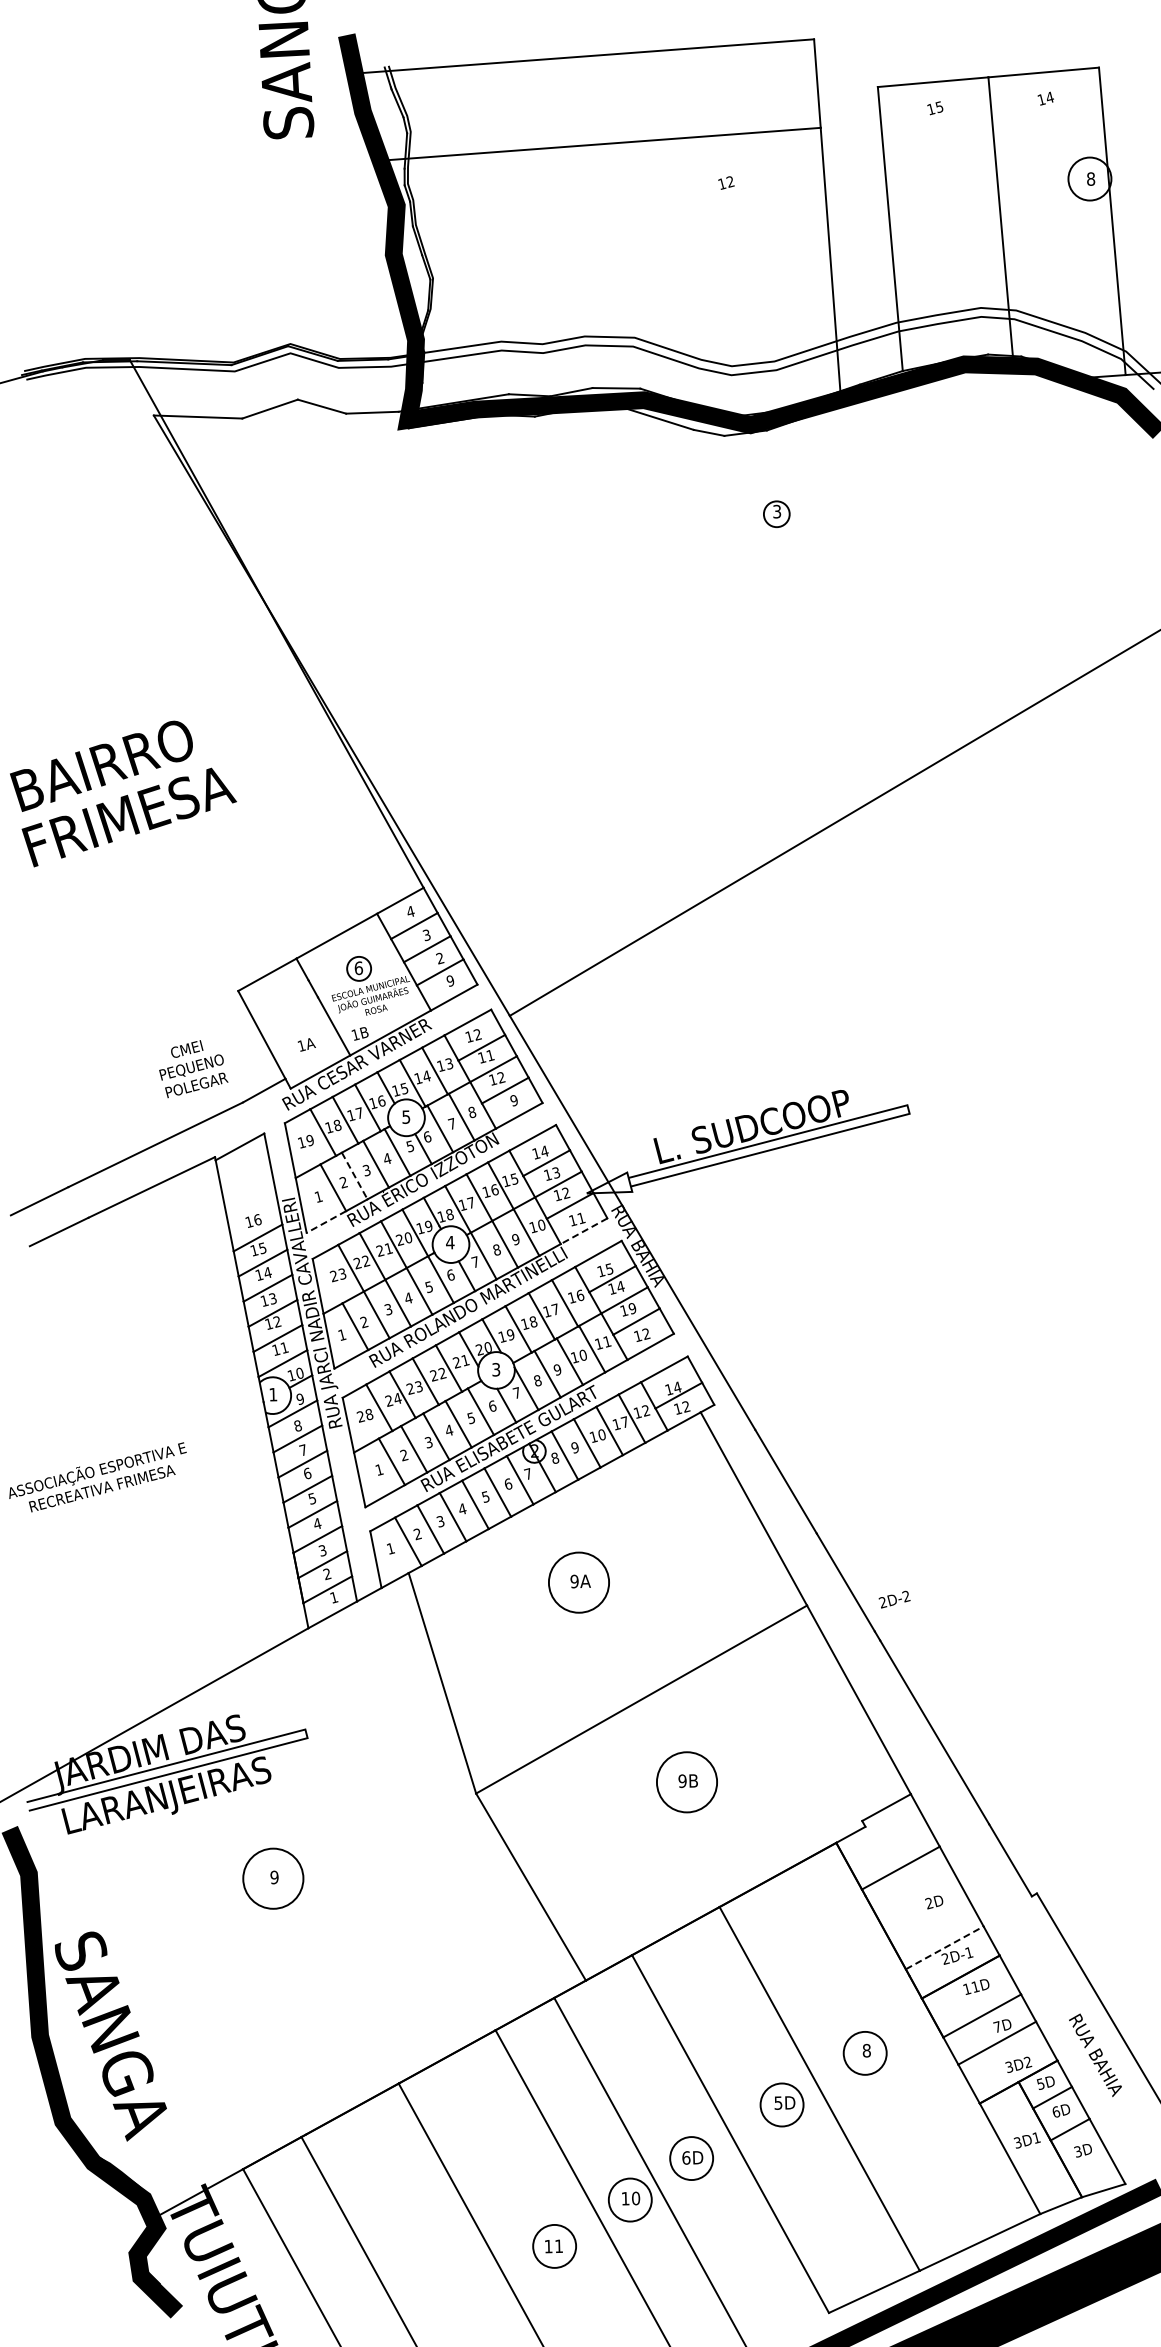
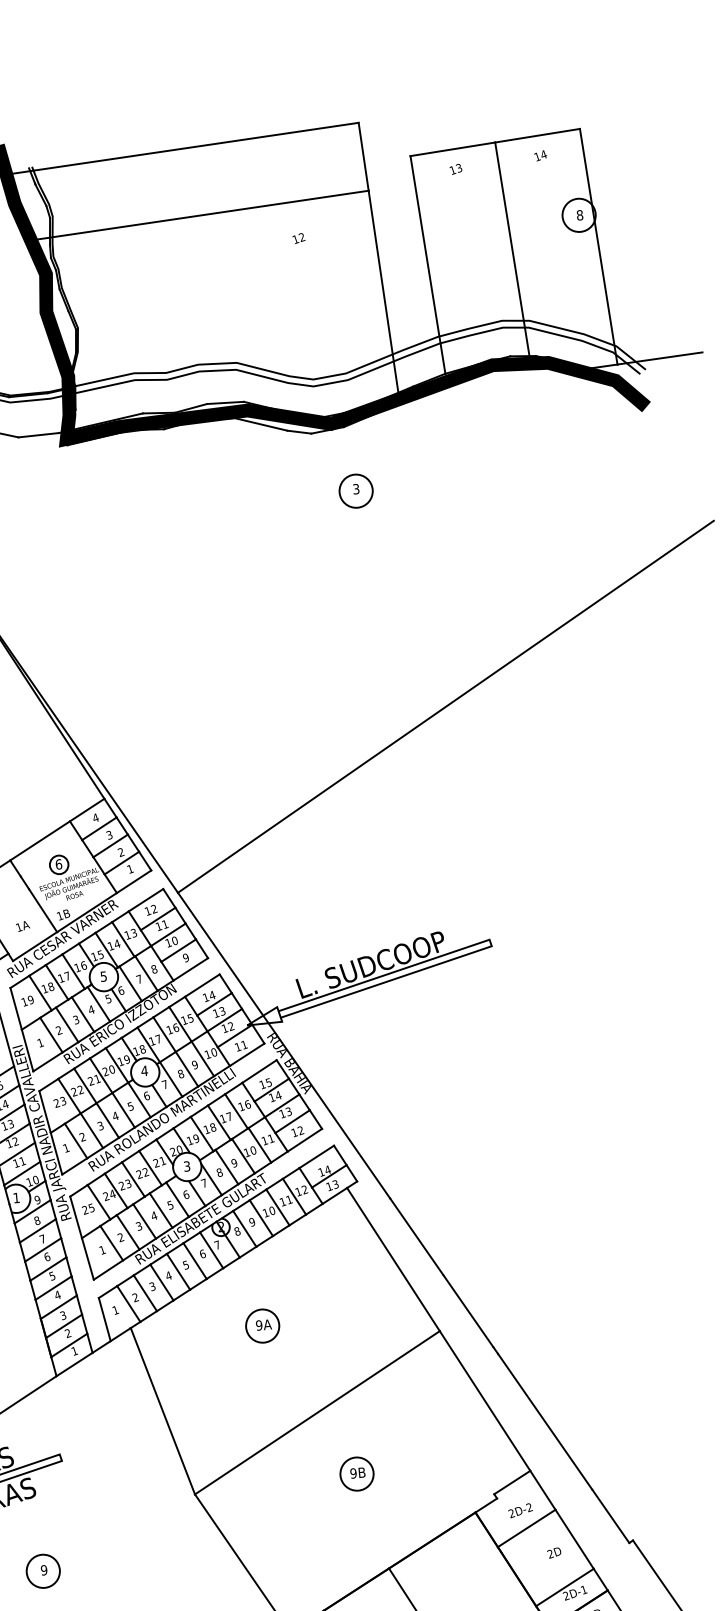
text: (939, 106) -> (459, 167), 15 -> 13
circle: (776, 513) -> (355, 490), size x1.67
text: (450, 980) -> (130, 868), 9 -> 1
text: (501, 1077) -> (174, 940), 12 -> 10
line: (354, 1176) -> (67, 1025), dashed -> solid
line: (326, 1222) -> (48, 1062), dashed -> solid
line: (584, 1231) -> (247, 1054), dashed -> solid
text: (632, 1308) -> (288, 1111), 19 -> 13
text: (686, 1406) -> (335, 1184), 12 -> 13
text: (369, 1414) -> (91, 1207), 28 -> 25
text: (624, 1422) -> (288, 1200), 17 -> 11
circle: (578, 1582) -> (262, 1325), size x0.71
text: (894, 1599) -> (520, 1510), moved
circle: (686, 1781) -> (356, 1473), size x0.71
circle: (272, 1878) -> (42, 1571), size x0.71
line: (945, 1947) -> (565, 1587), dashed -> solid

